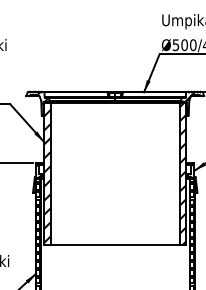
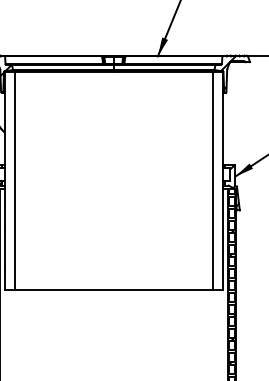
hatch: (182, 173) -> (216, 180), removed
hatch: (47, 175) -> (9, 183), removed

